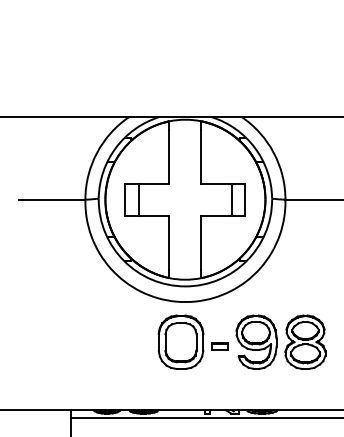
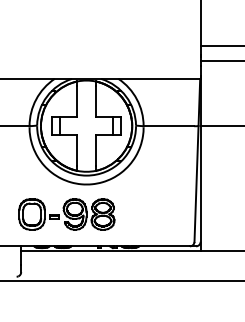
part: (241, 342) -> (66, 214), moved

